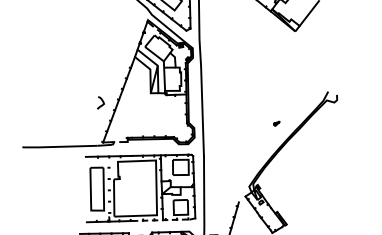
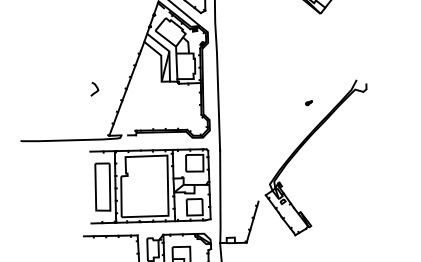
curve: (102, 102) -> (96, 88), moved
part: (276, 124) -> (308, 103), moved
line: (108, 186) -> (115, 184), added
line: (161, 220) -> (173, 221), dashed -> solid

